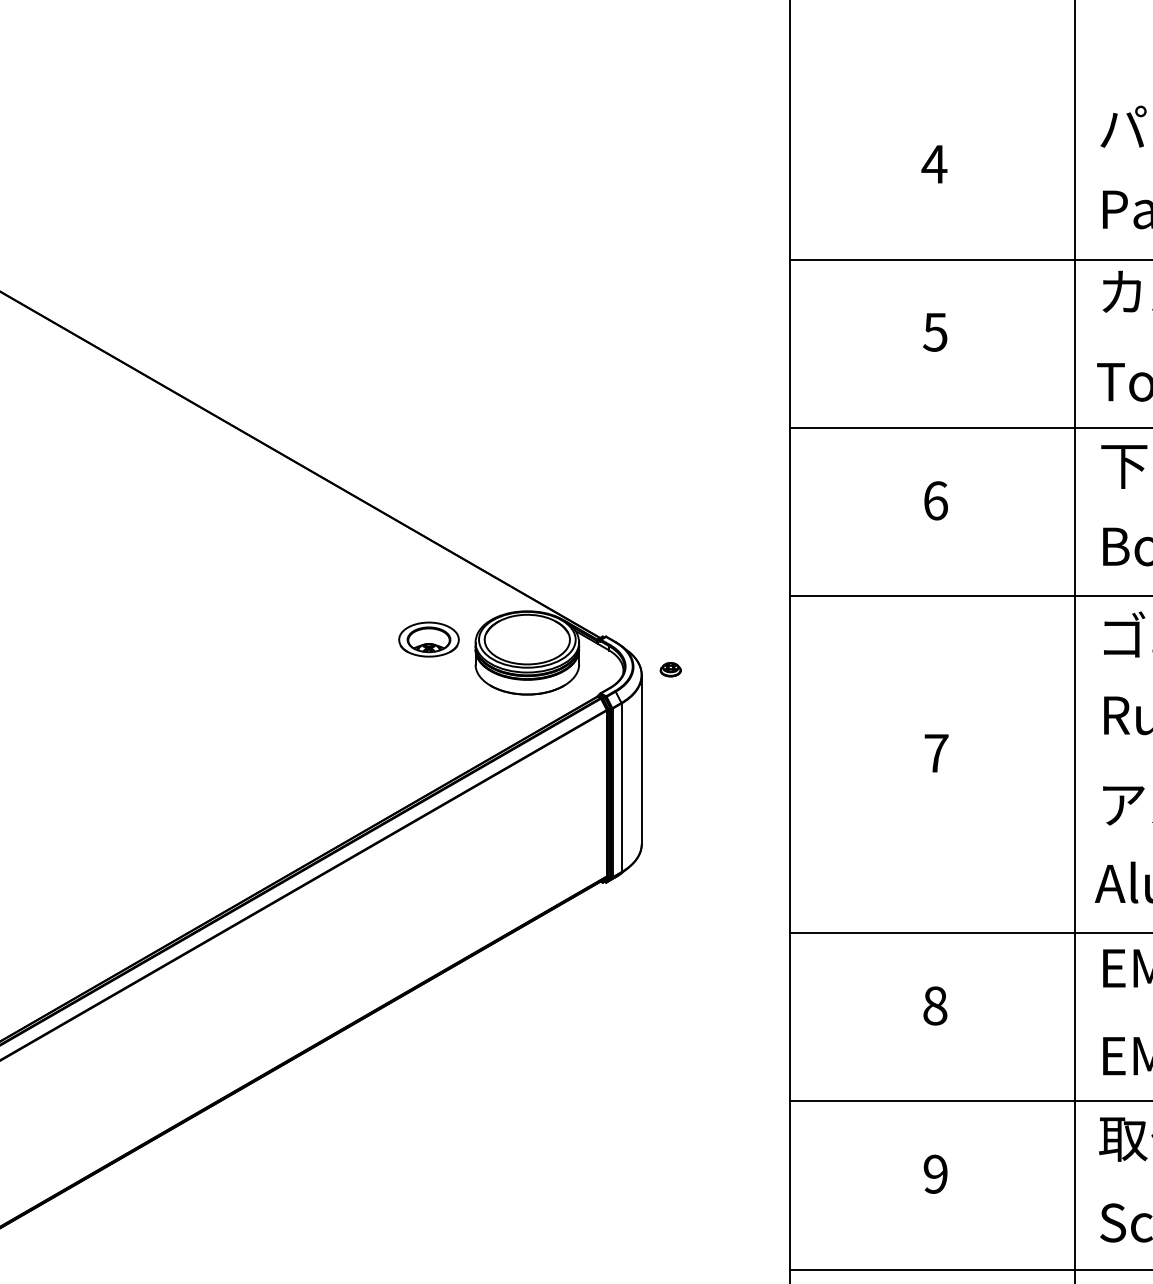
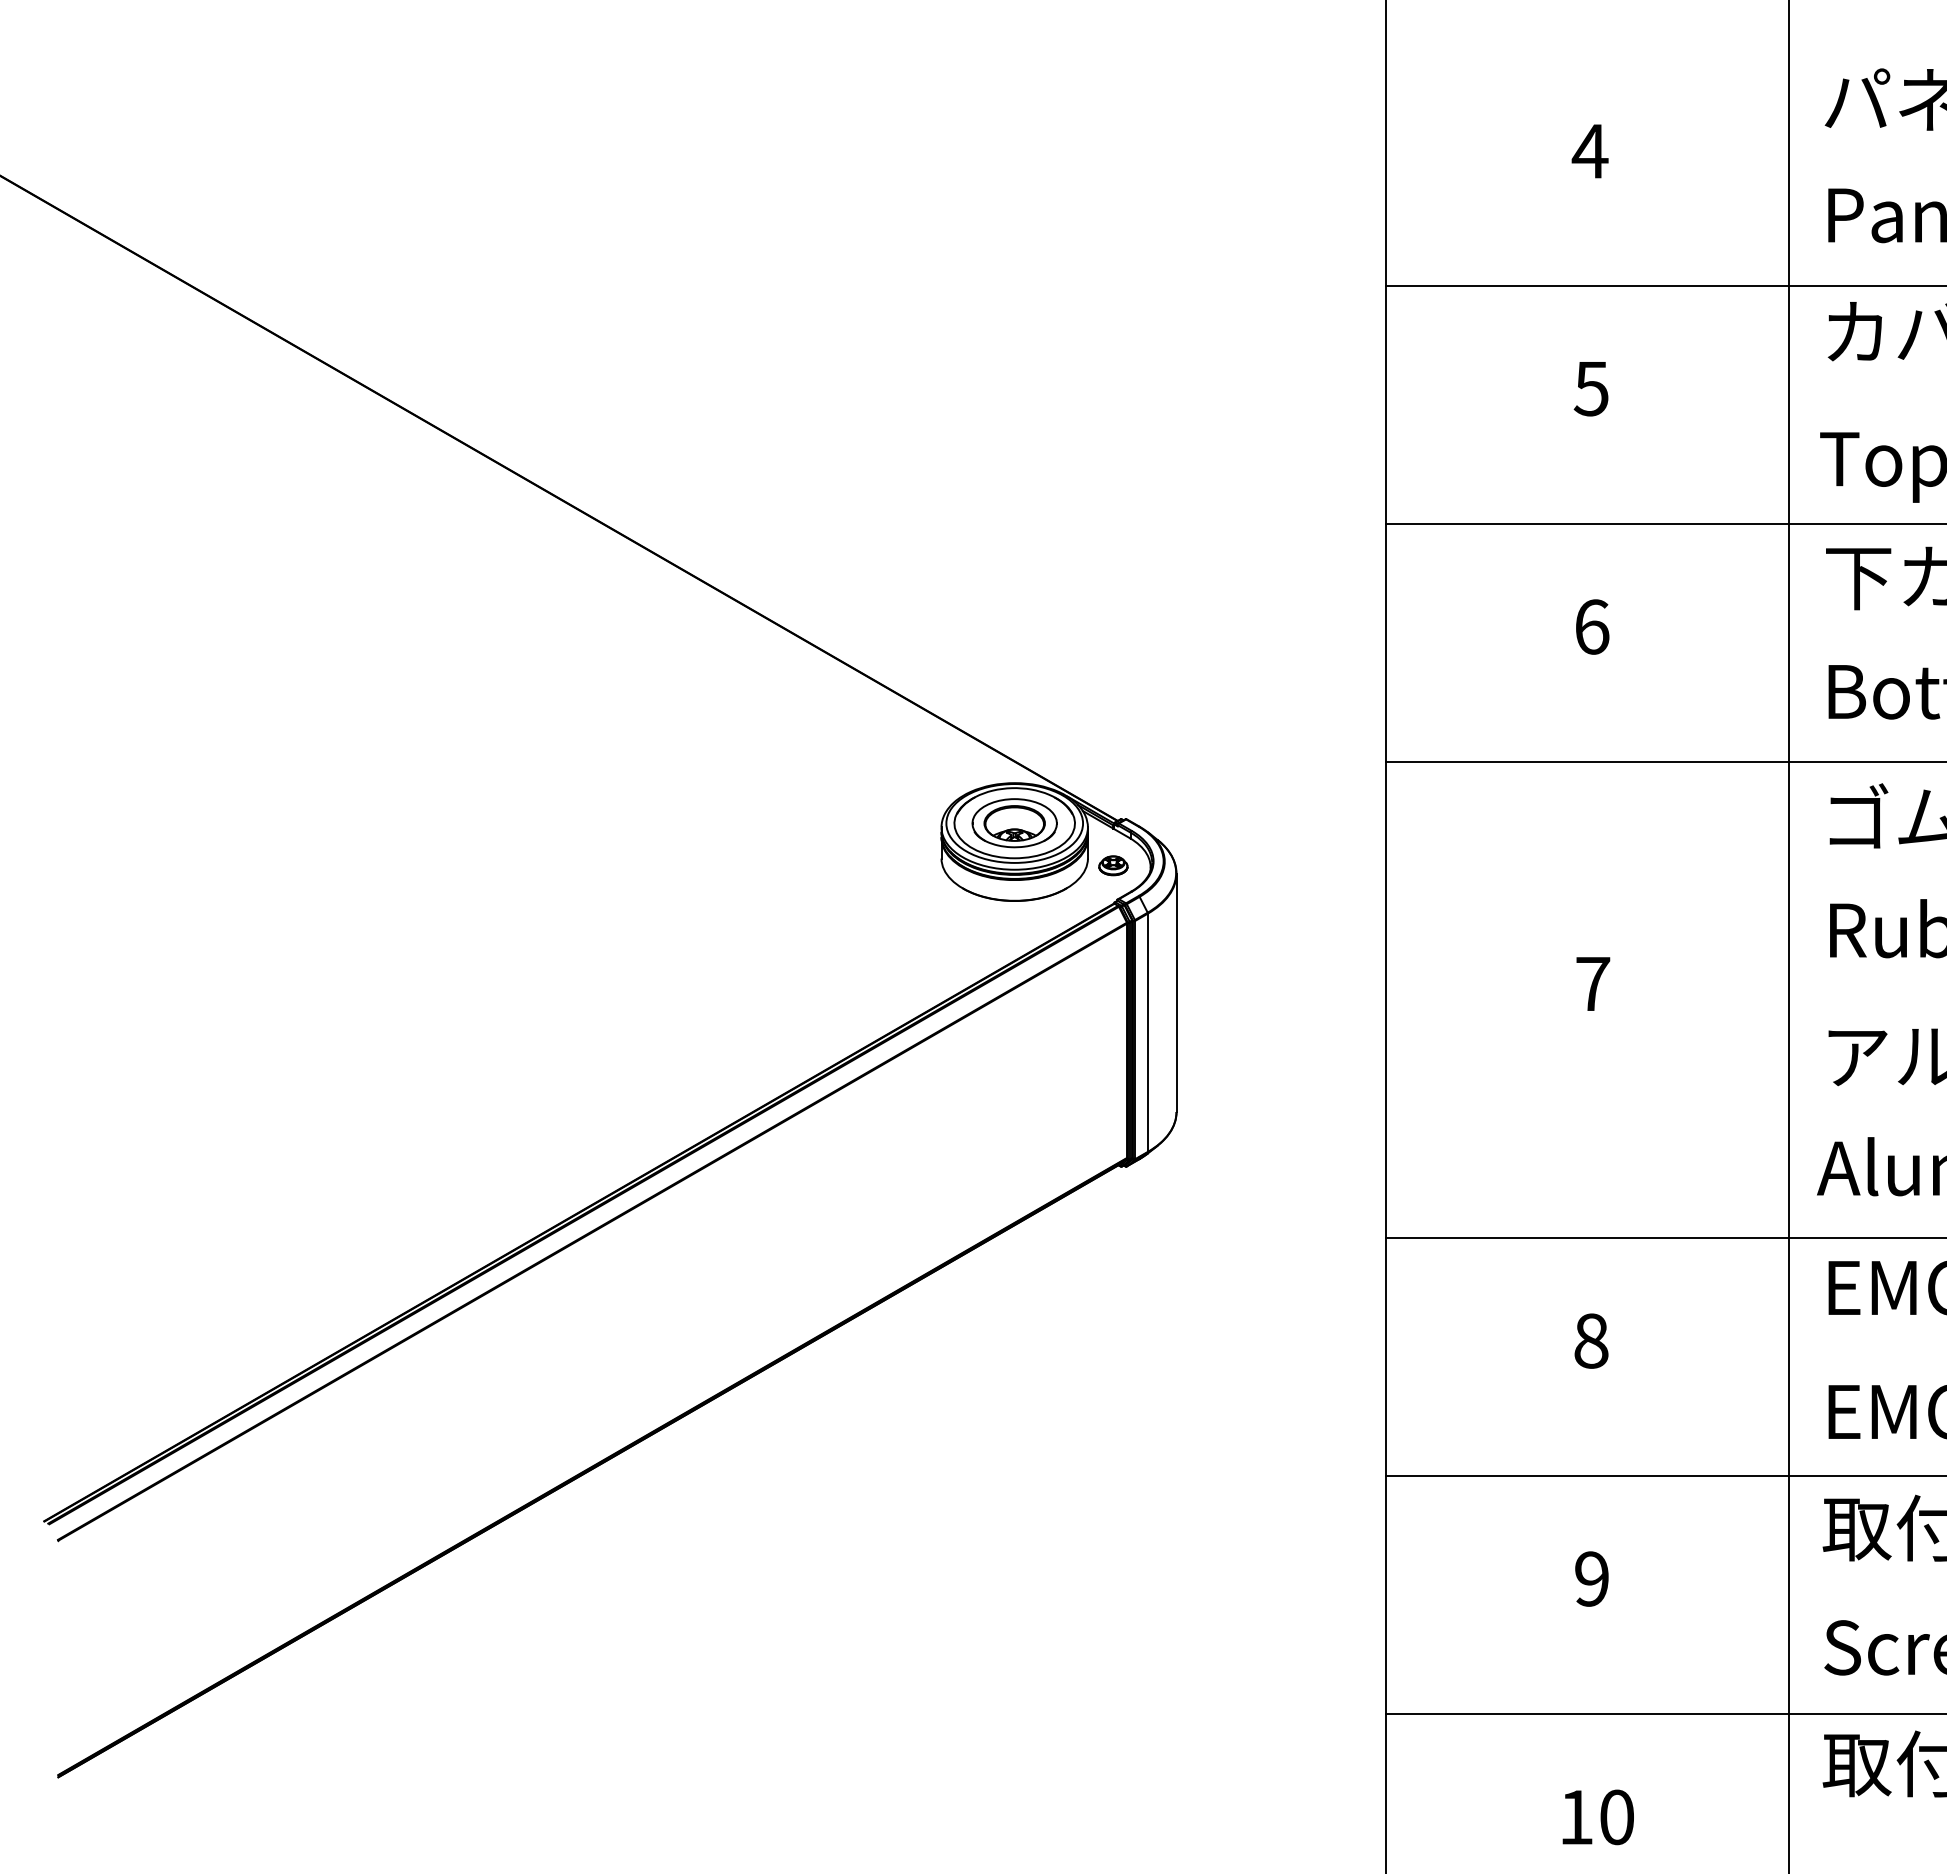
part: (428, 639) -> (1014, 823), moved
part: (670, 669) -> (1113, 865), moved

